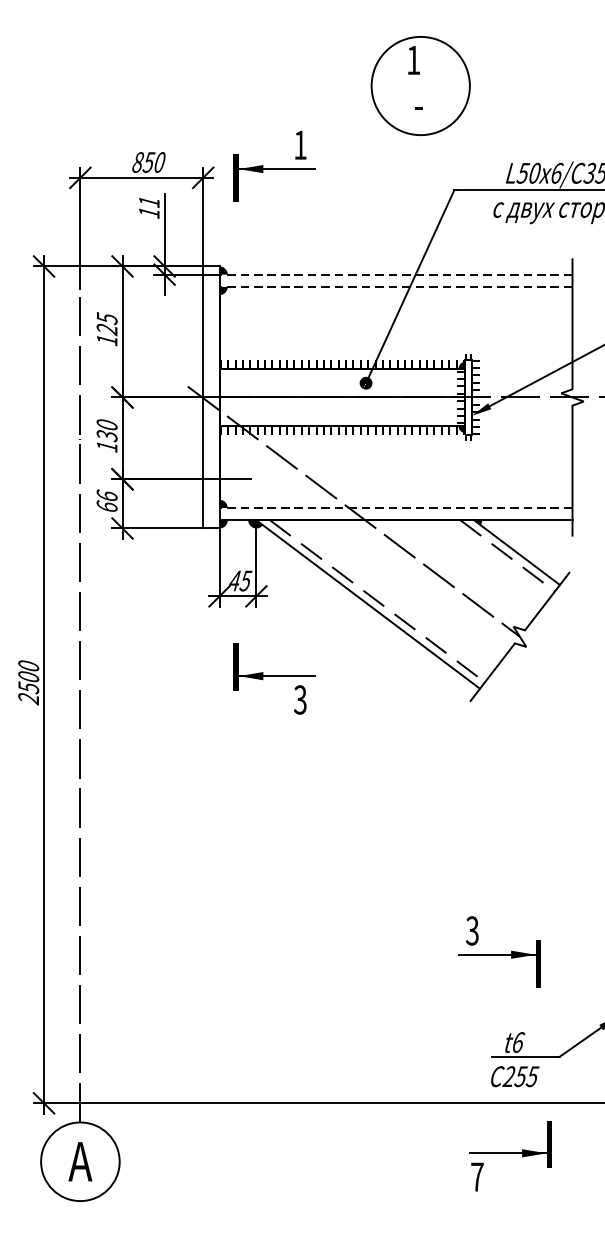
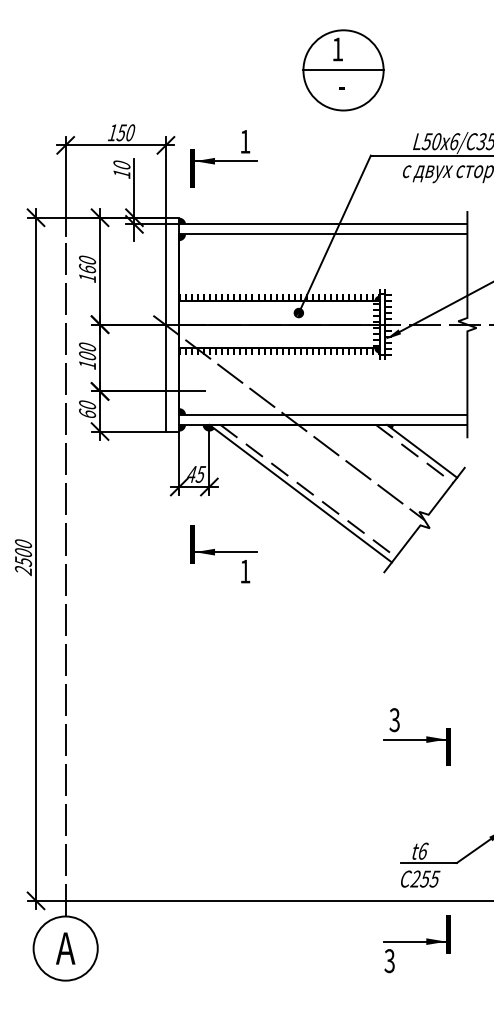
line: (420, 86) -> (343, 70), added
text: (137, 162) -> (112, 132), 850 -> 150
part: (273, 165) -> (223, 158), moved
text: (148, 201) -> (121, 164), 11 -> 10
line: (394, 274) -> (322, 224), dashed -> solid
line: (394, 287) -> (322, 234), dashed -> solid
text: (107, 323) -> (87, 264), 125 -> 160
text: (107, 436) -> (87, 356), 130 -> 100
text: (107, 495) -> (87, 404), 66 -> 60
line: (394, 507) -> (322, 414), dashed -> solid
text: (300, 699) -> (245, 571), 3 -> 1
part: (499, 950) -> (416, 736), moved
text: (477, 1177) -> (389, 961), 7 -> 3

